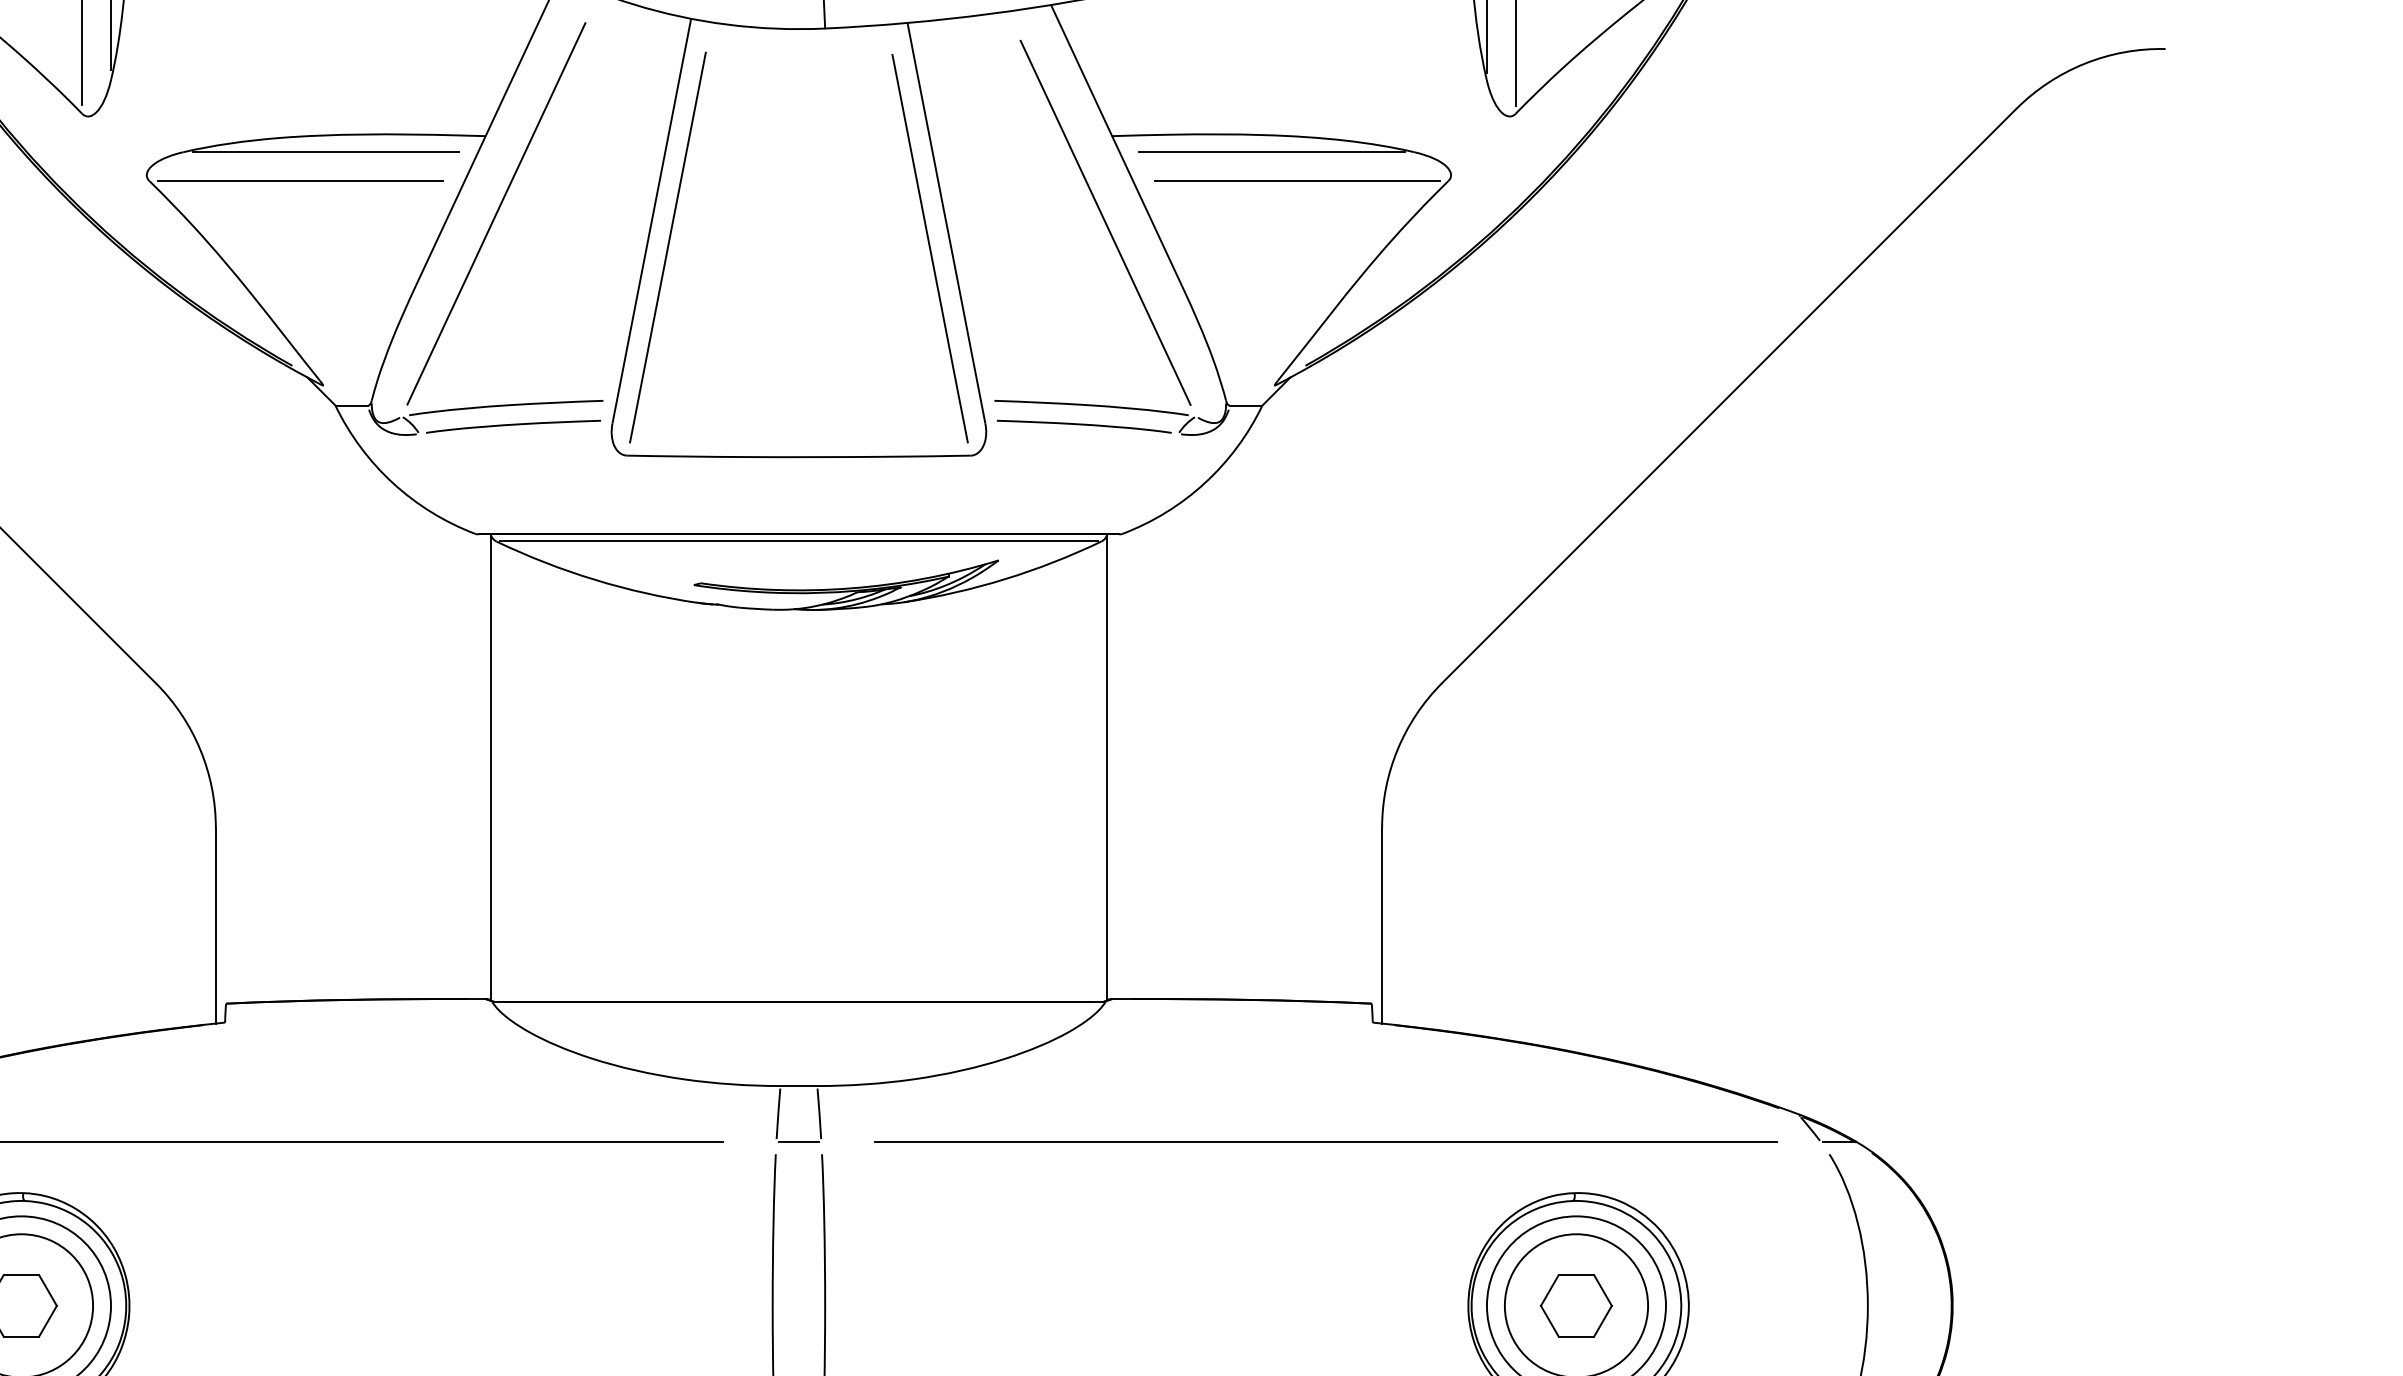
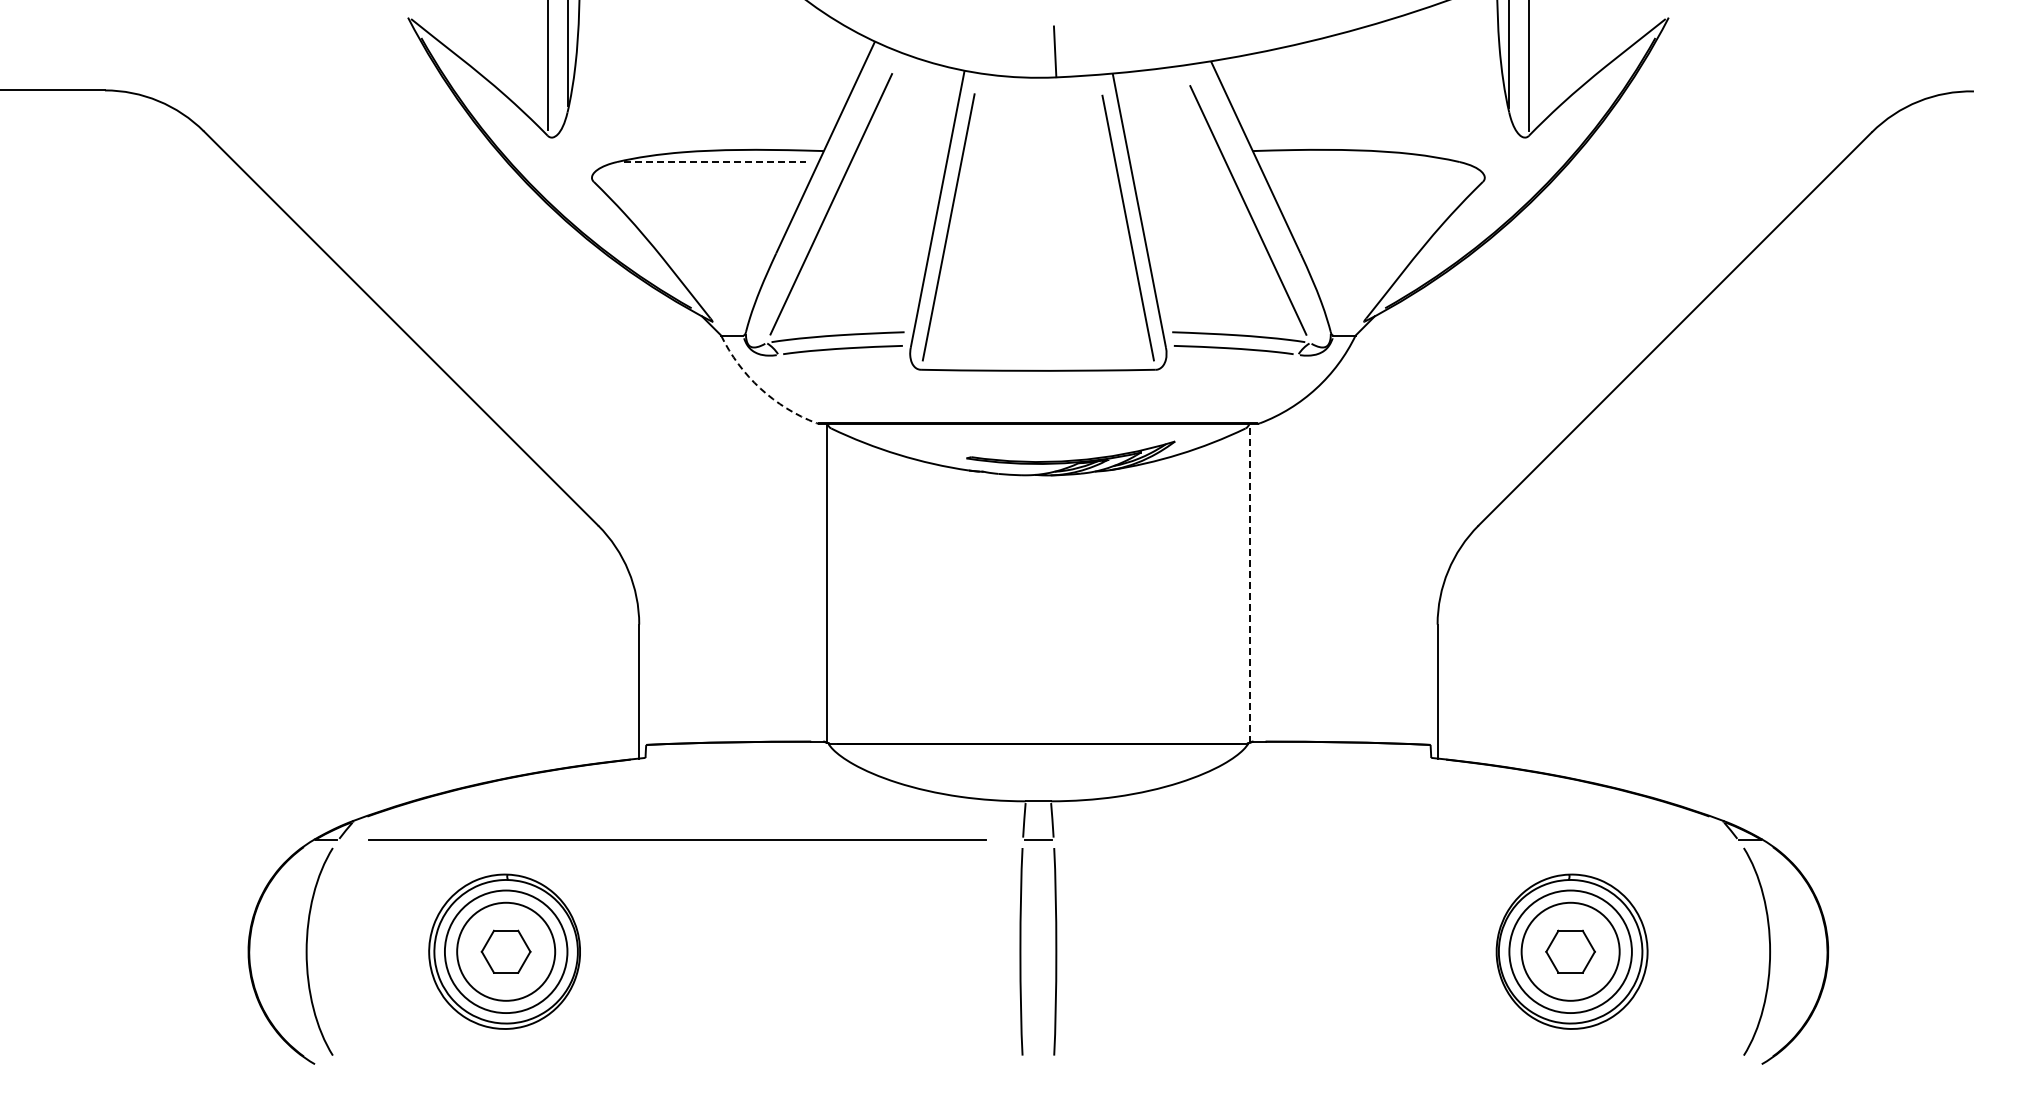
line: (327, 152) -> (715, 162), solid -> dashed
line: (1270, 152) -> (1361, 162), removed
line: (299, 180) -> (696, 181), removed
line: (1297, 180) -> (1379, 181), removed
arc: (392, 482) -> (760, 388), solid -> dashed
line: (797, 541) -> (1037, 428), removed
line: (1107, 767) -> (1249, 583), solid -> dashed
line: (1324, 1141) -> (1398, 839), removed

